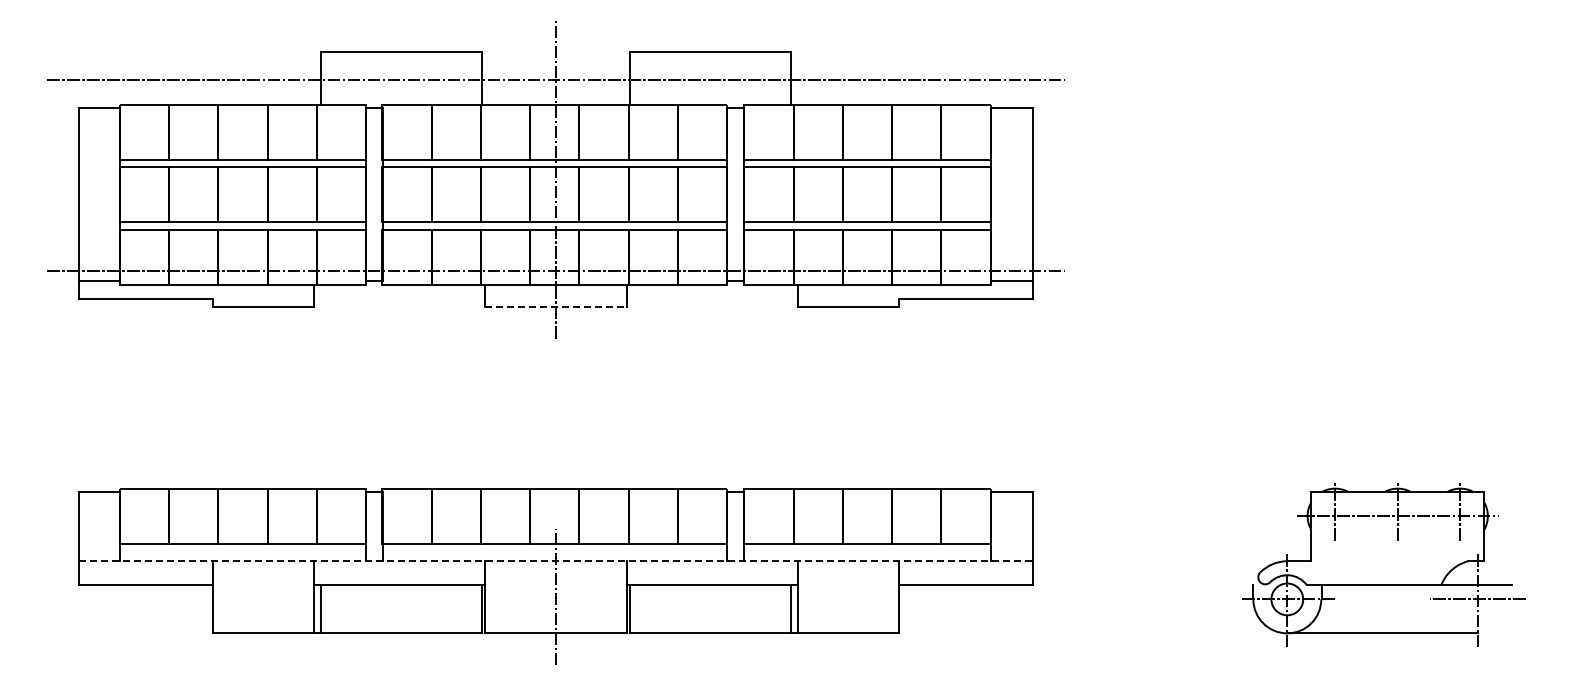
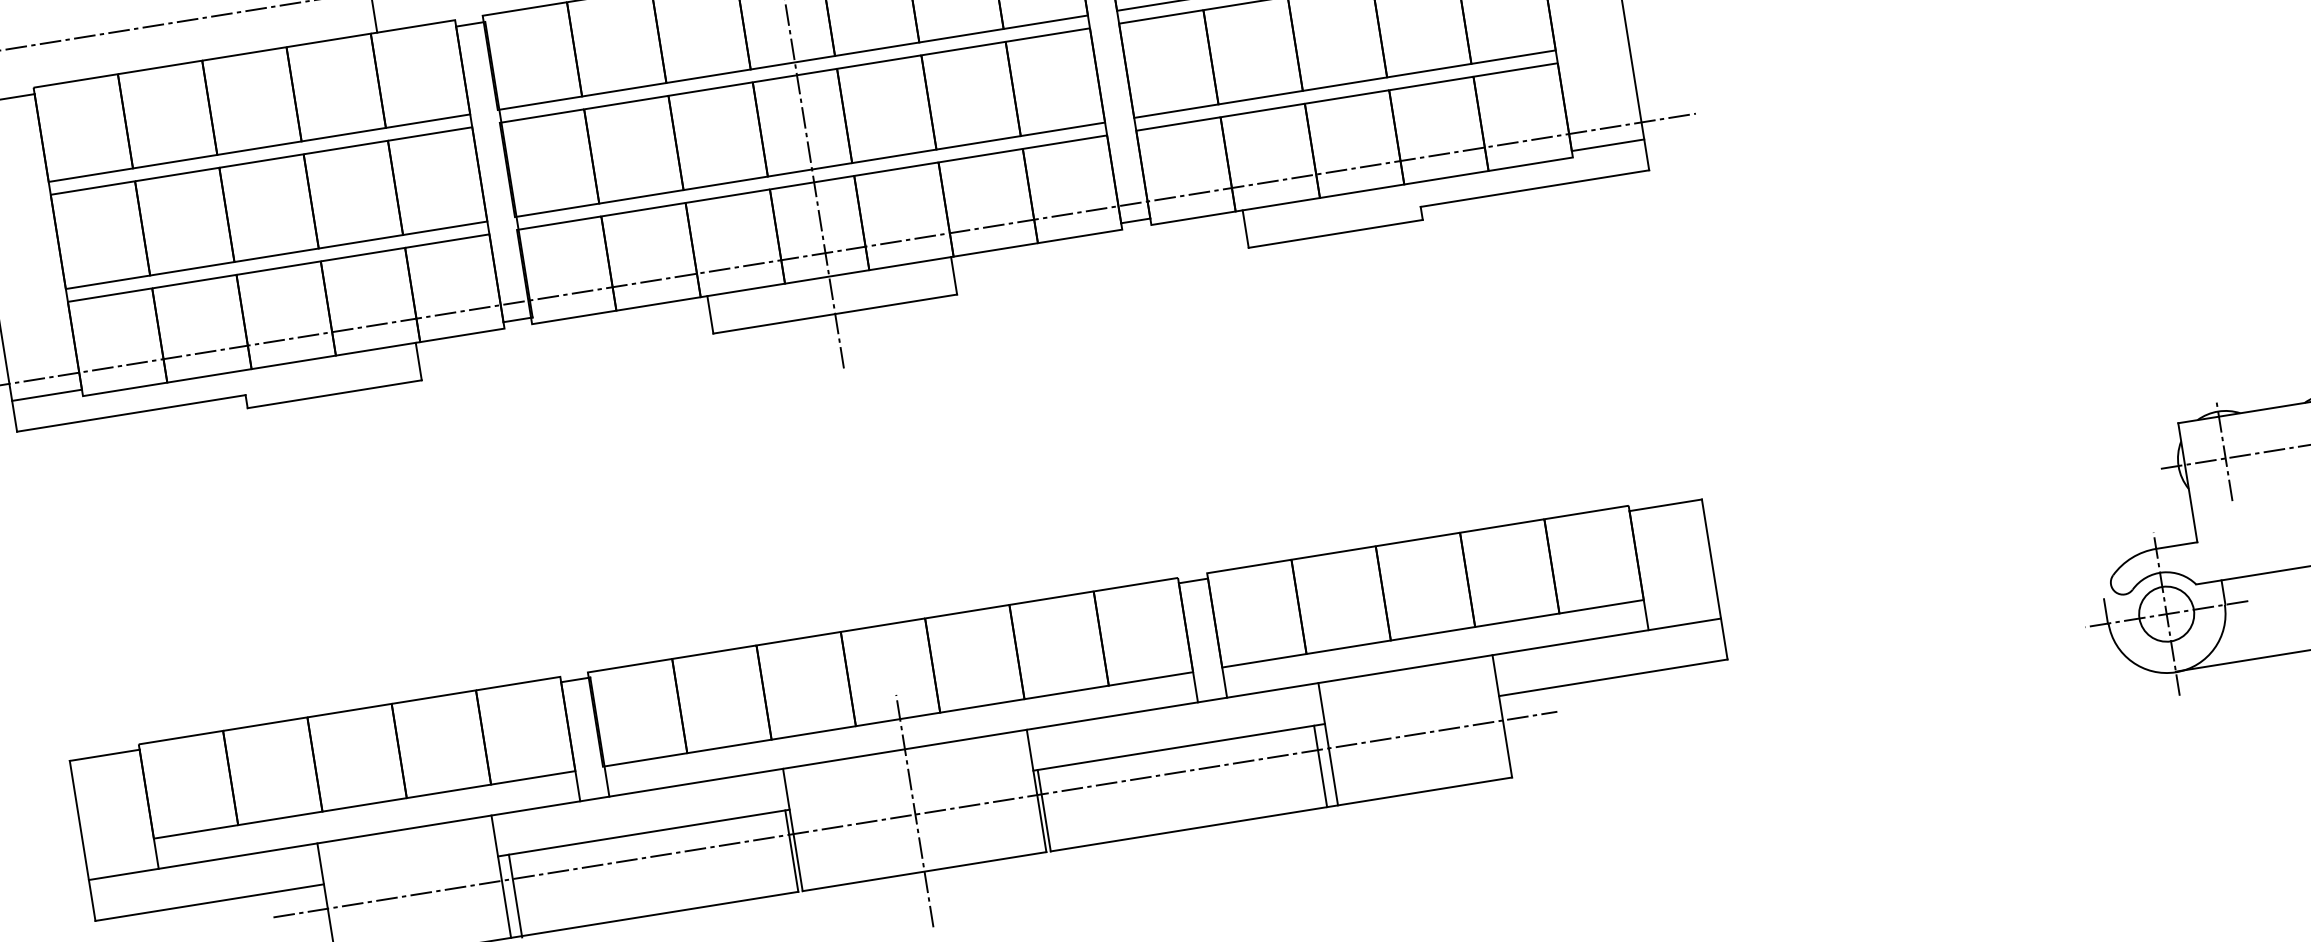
line: (556, 306) -> (836, 313), dashed -> solid
line: (555, 561) -> (904, 749), dashed -> solid
line: (555, 599) -> (914, 814), added

